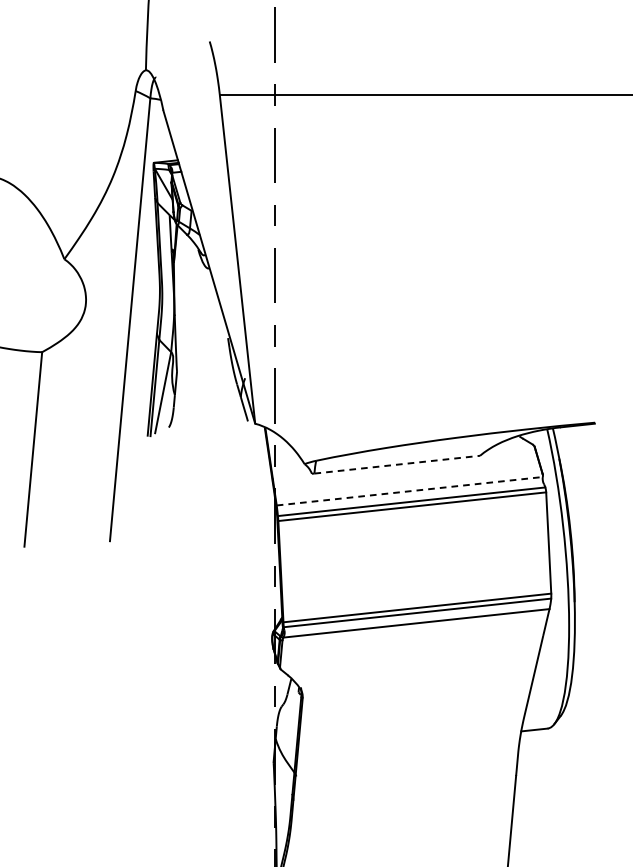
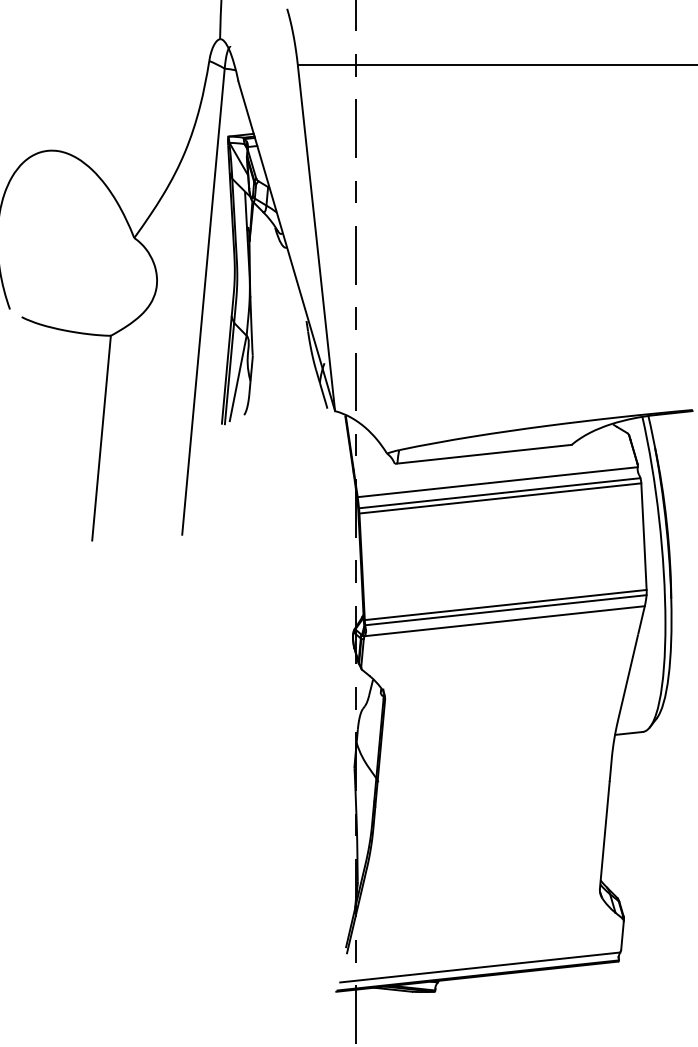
line: (397, 464) -> (484, 454), dashed -> solid
line: (409, 491) -> (497, 482), dashed -> solid

